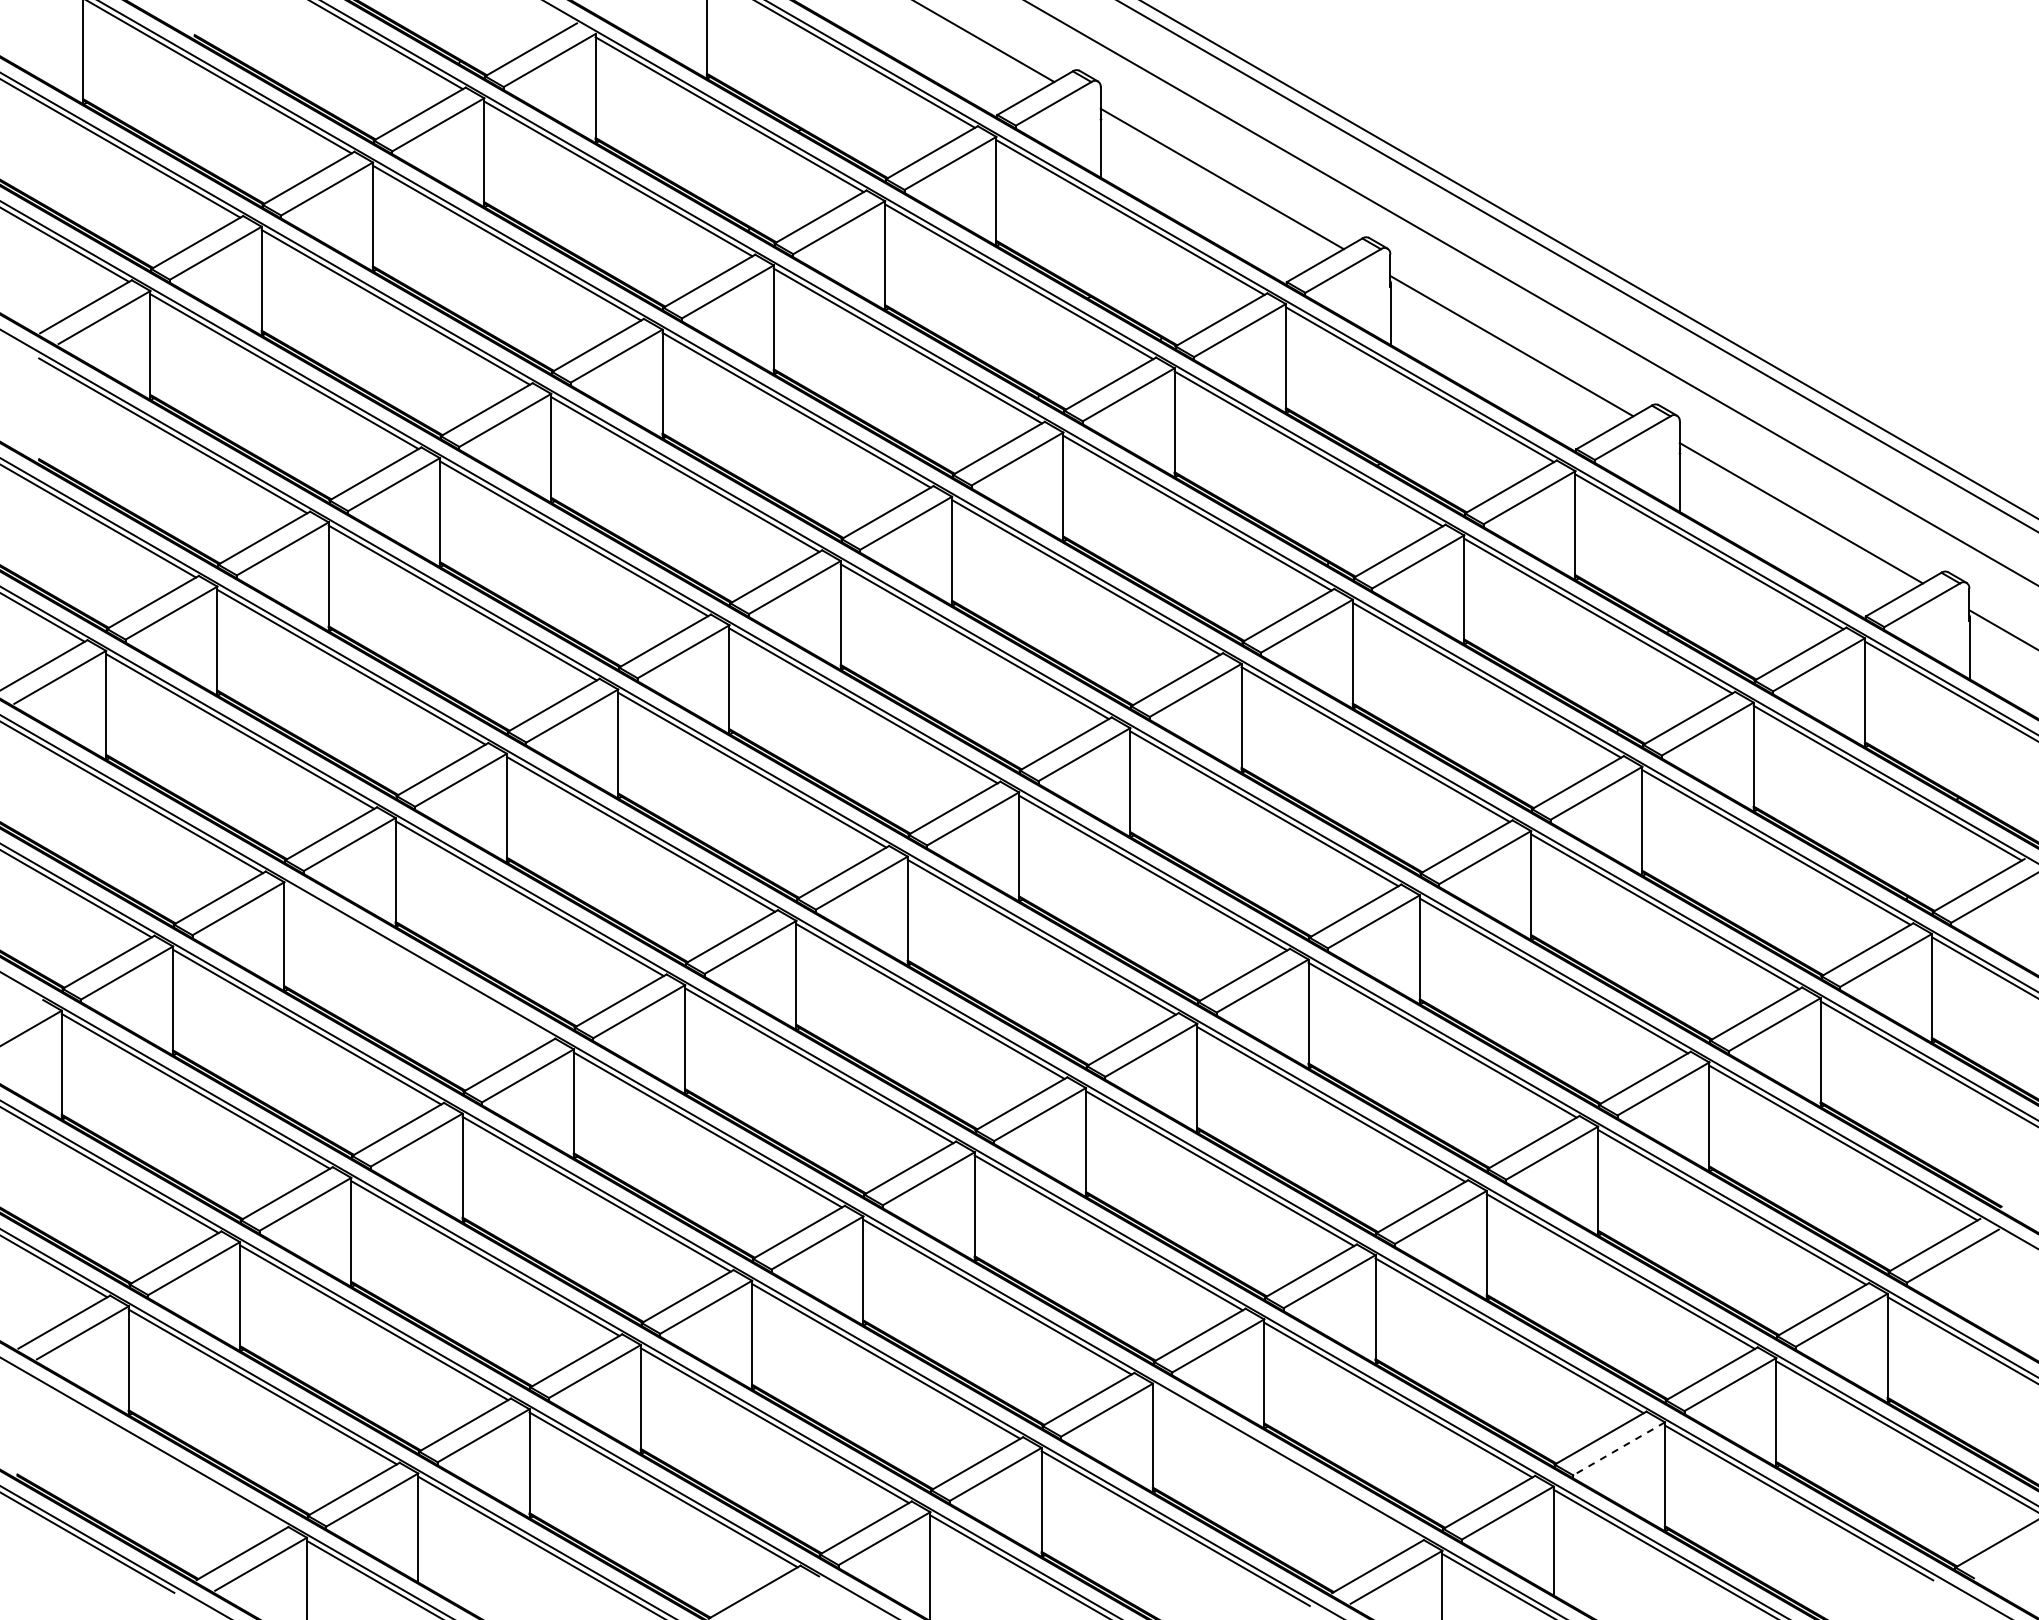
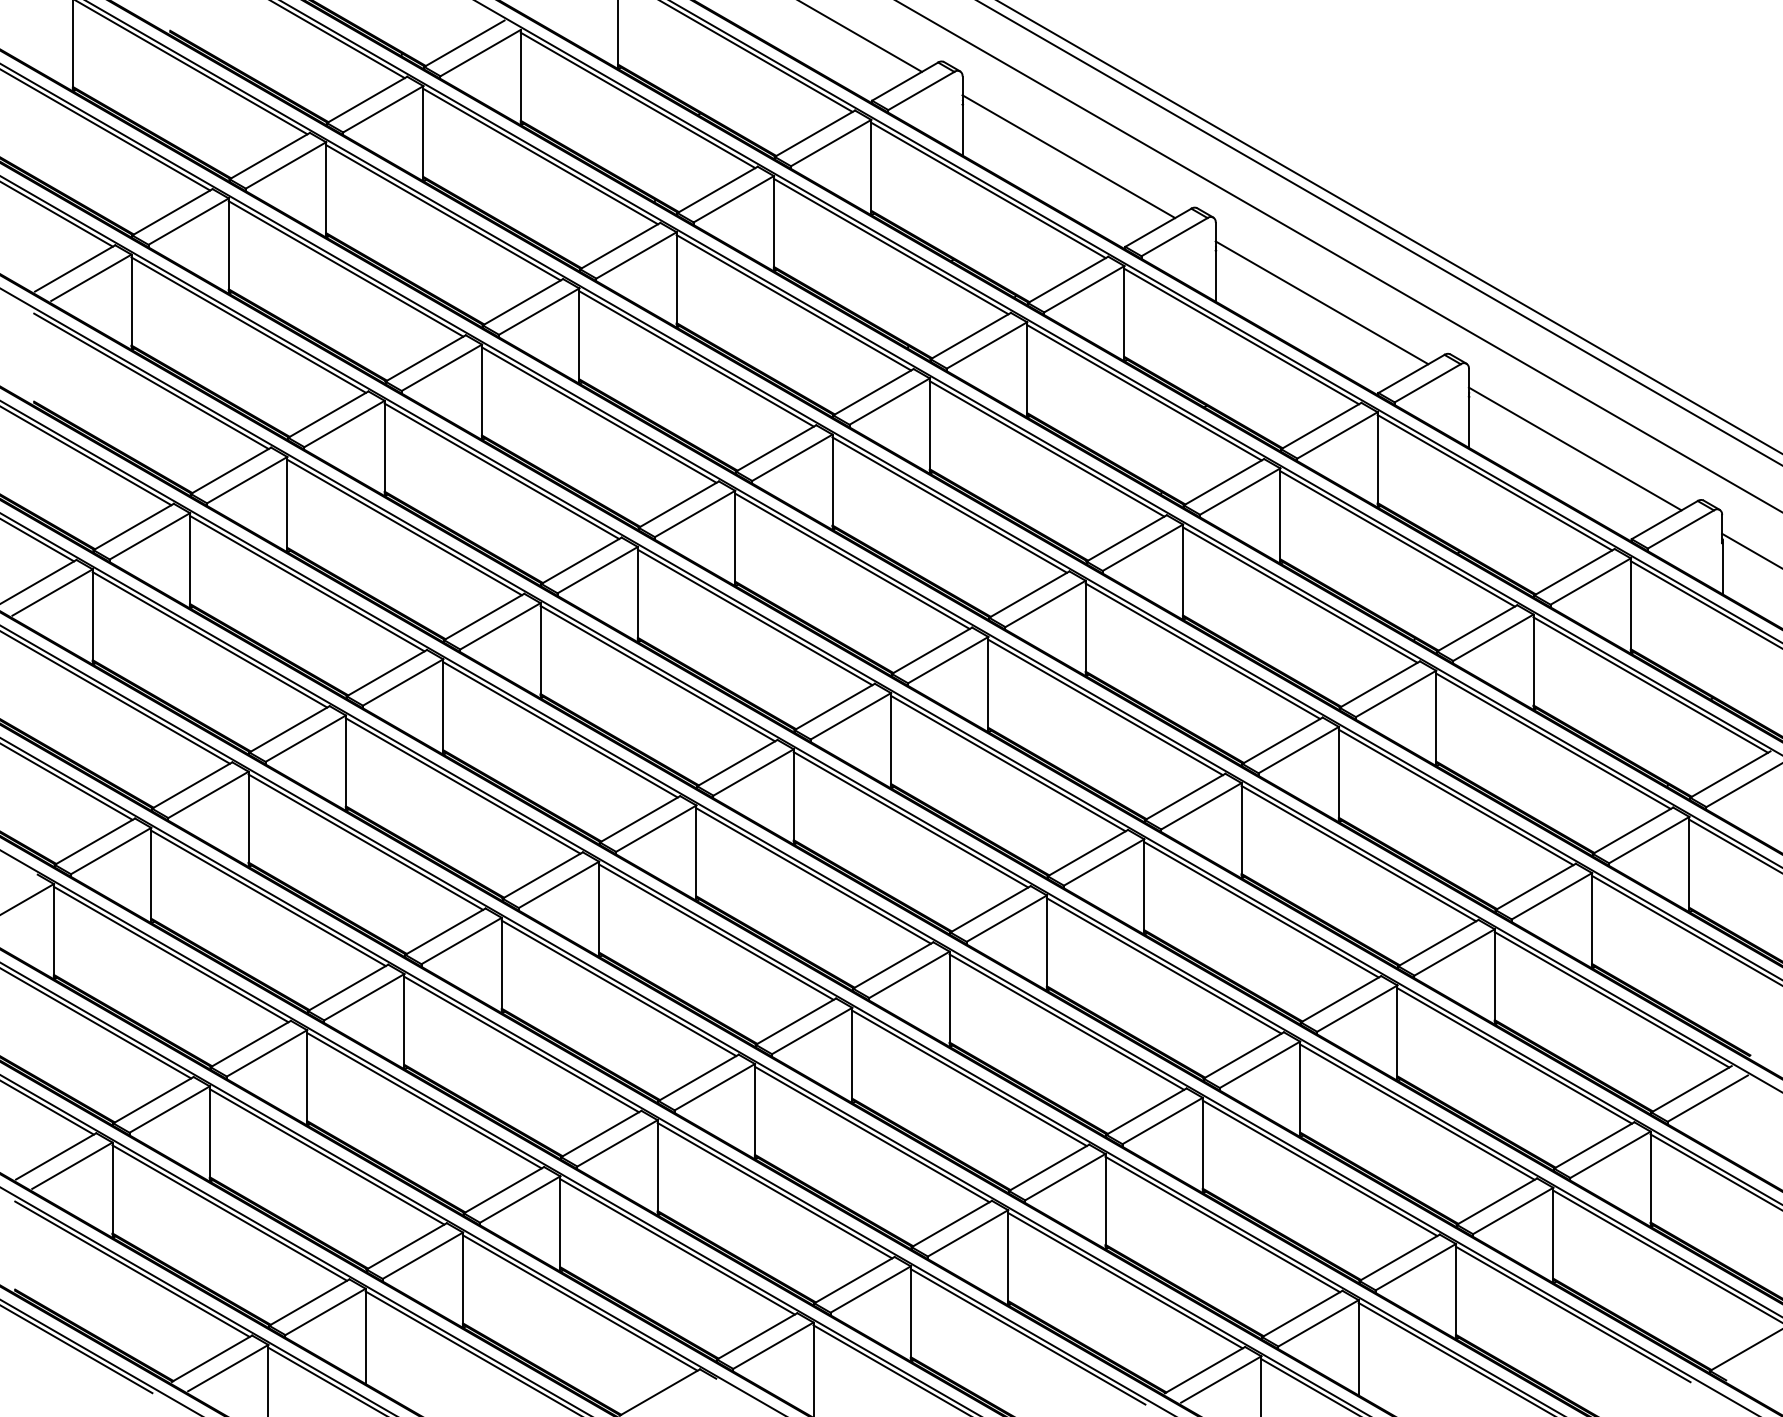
line: (418, 962) -> (365, 841), added
line: (1618, 1449) -> (1415, 1267), dashed -> solid
line: (151, 1450) -> (132, 1268), added
line: (1286, 1463) -> (1124, 1279), added

